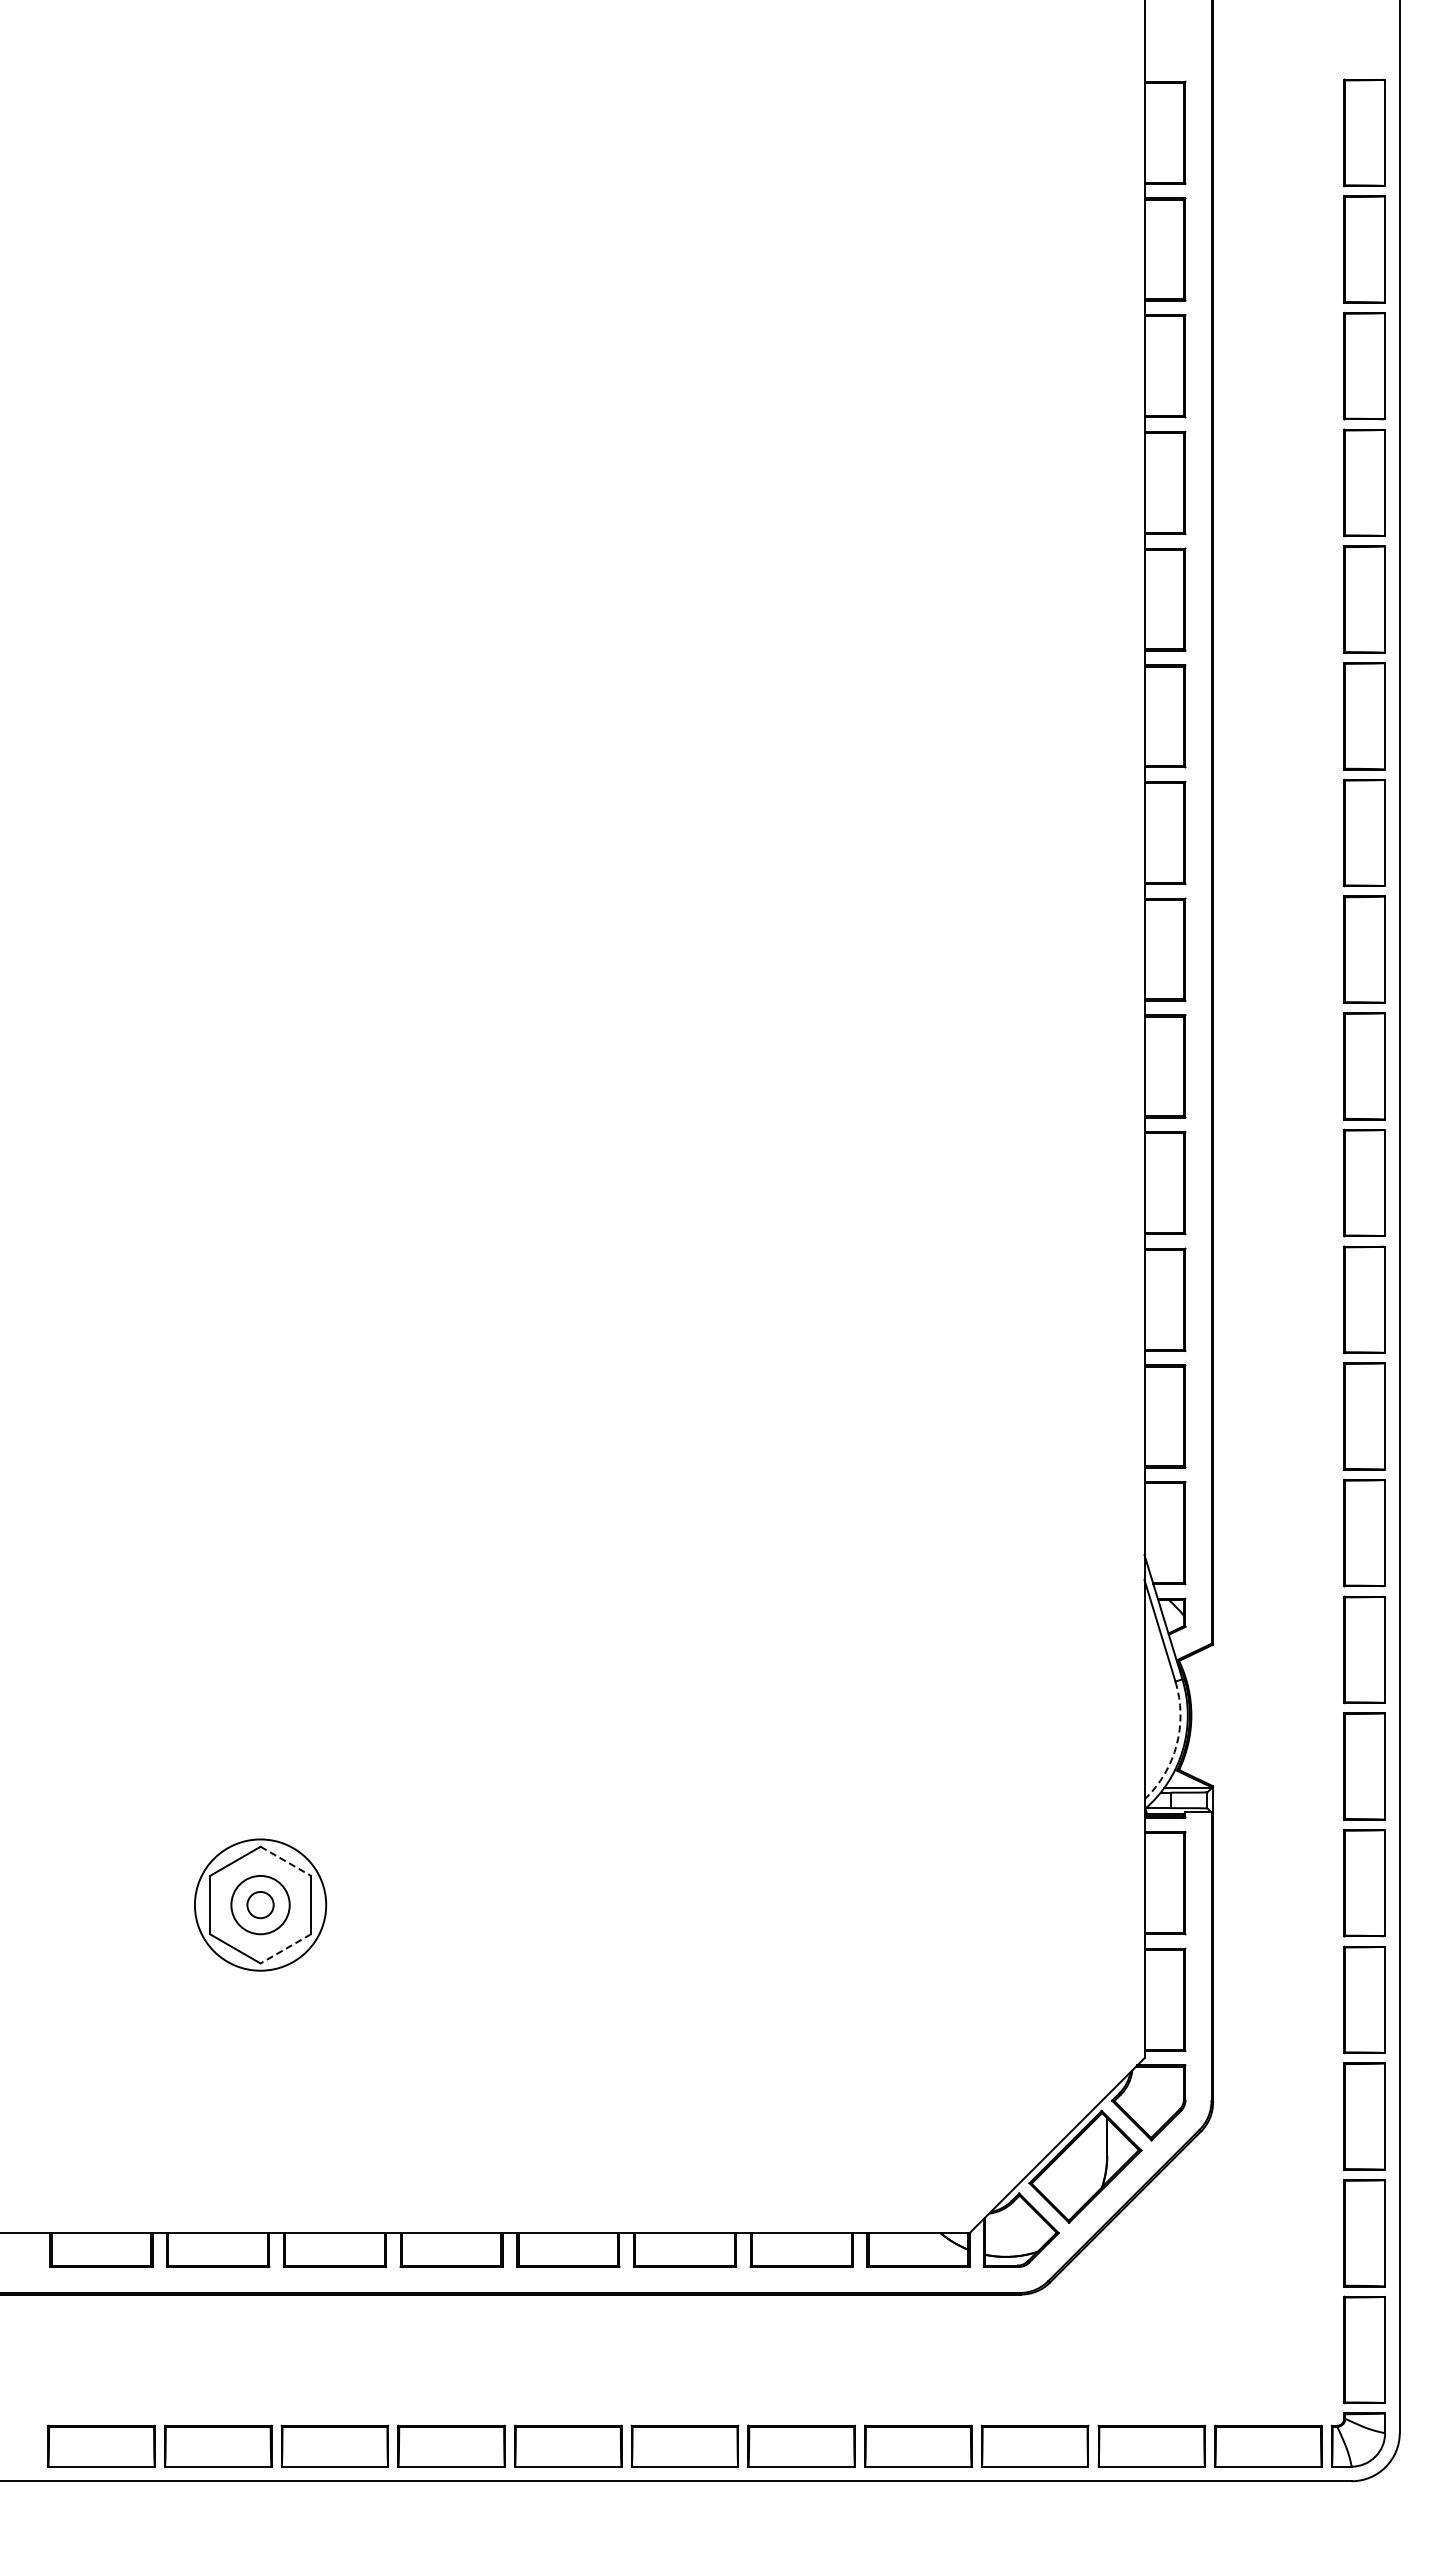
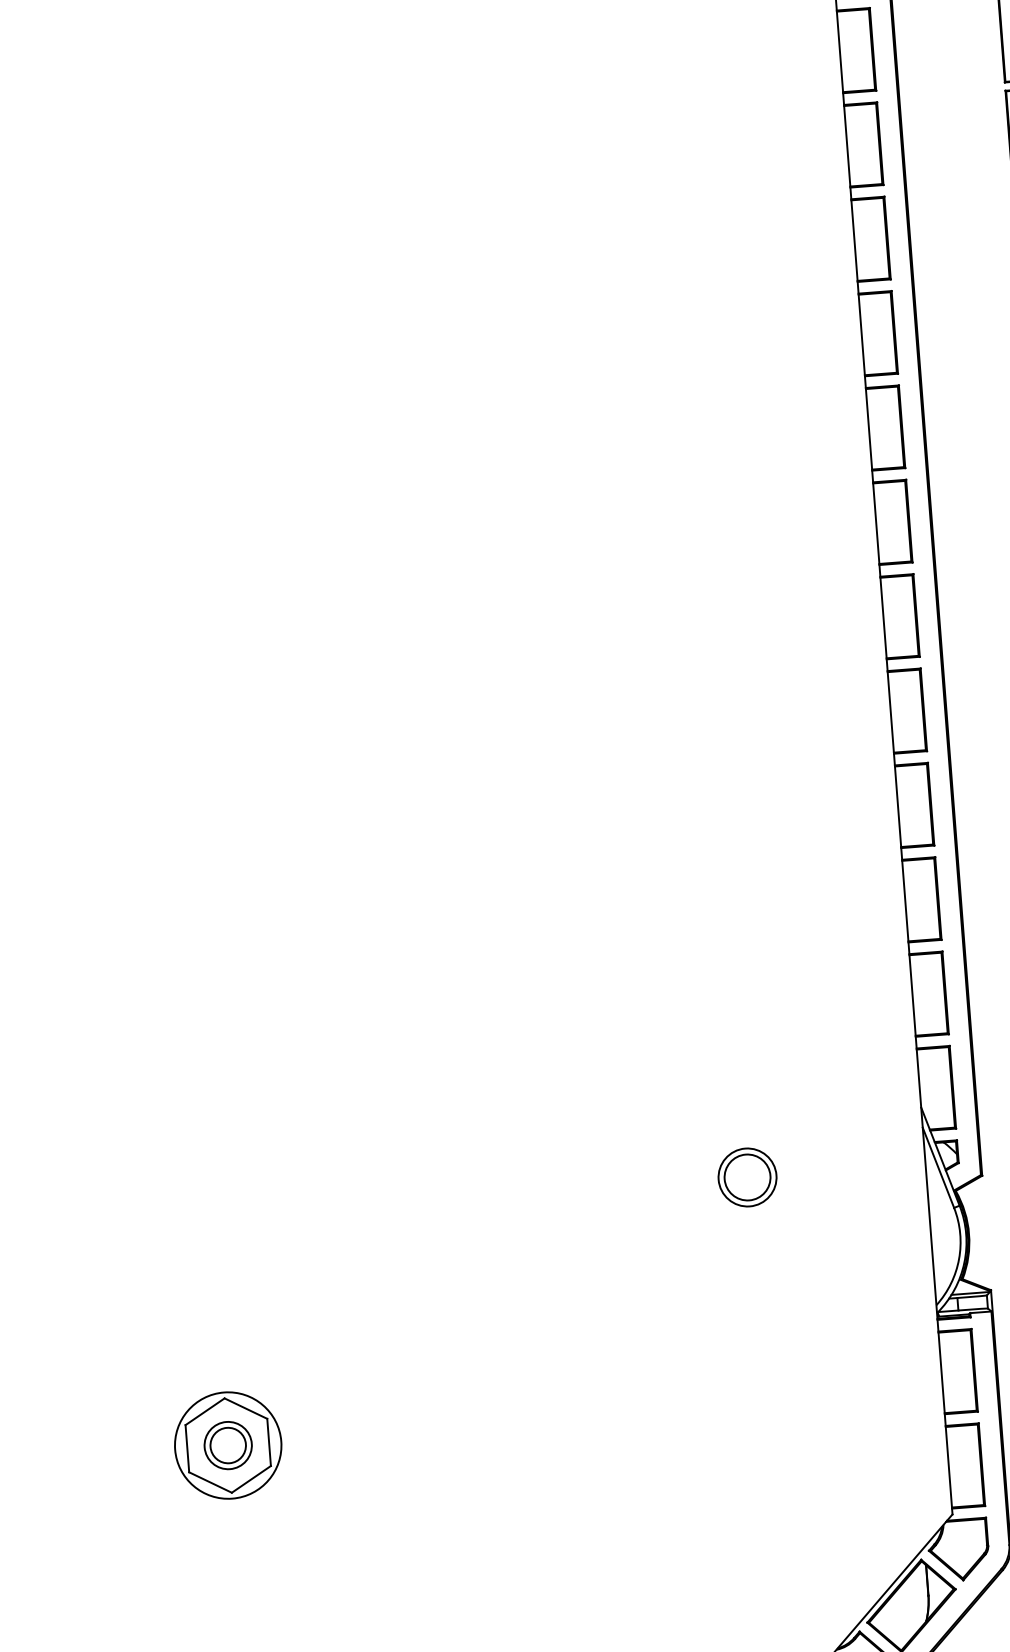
part: (923, 1624) -> (746, 1177), added
arc: (1176, 1744) -> (958, 1258), dashed -> solid
line: (286, 1861) -> (246, 1408), dashed -> solid
circle: (260, 1904) -> (228, 1445), size x1.67
line: (285, 1949) -> (251, 1479), dashed -> solid

